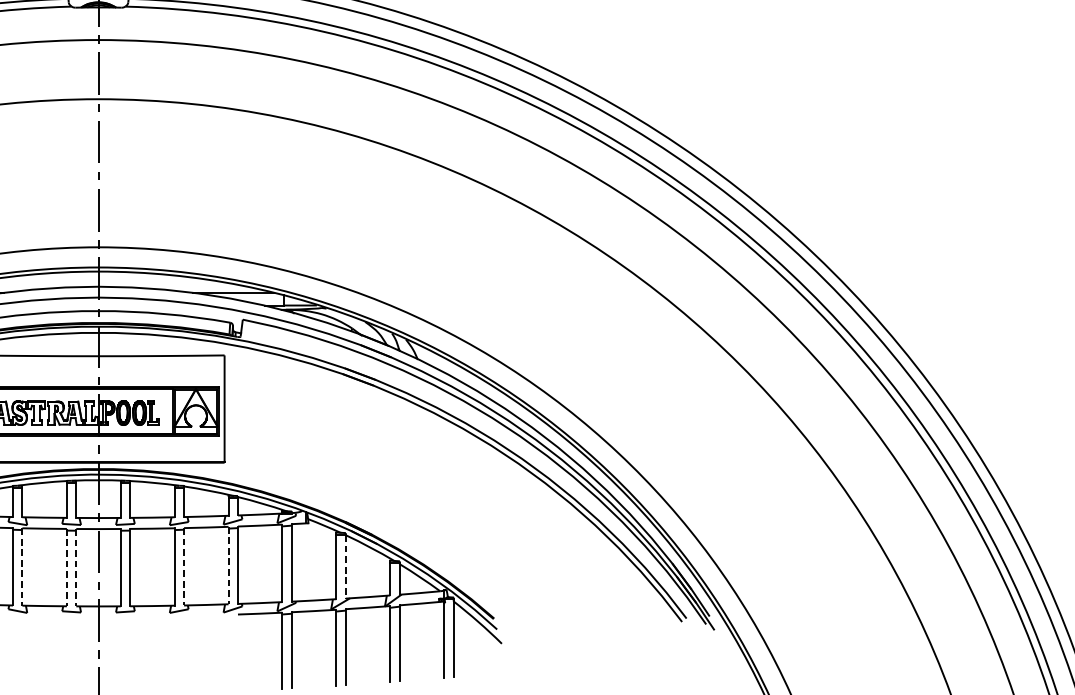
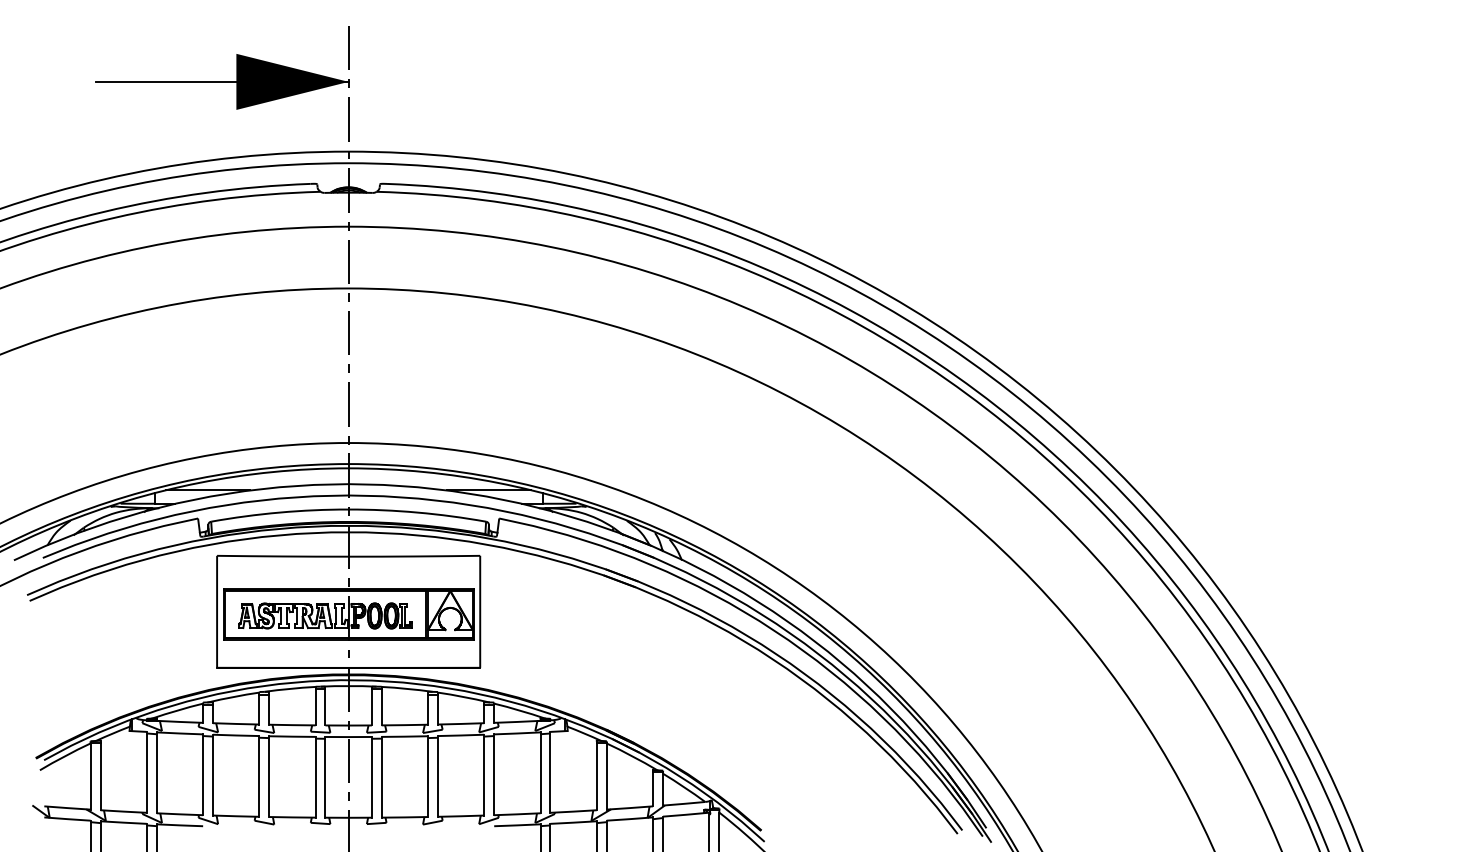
line: (228, 565) -> (484, 775), dashed -> solid
line: (183, 566) -> (437, 776), dashed -> solid
line: (22, 567) -> (269, 777), dashed -> solid
line: (66, 567) -> (315, 777), dashed -> solid
line: (76, 567) -> (325, 777), dashed -> solid
line: (345, 567) -> (606, 777), dashed -> solid

